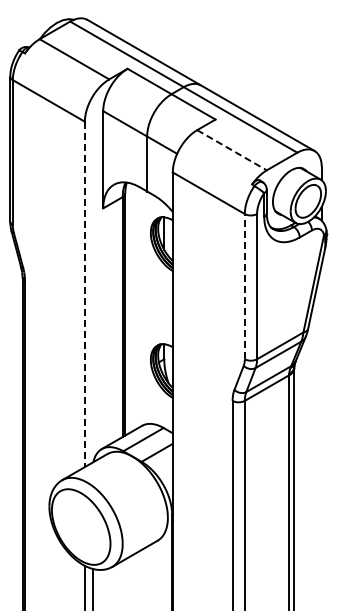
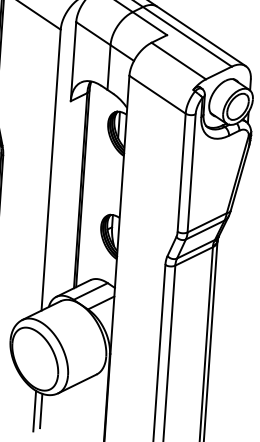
line: (232, 150) -> (179, 61), dashed -> solid
line: (244, 286) -> (181, 172), dashed -> solid
line: (84, 294) -> (50, 170), dashed -> solid

